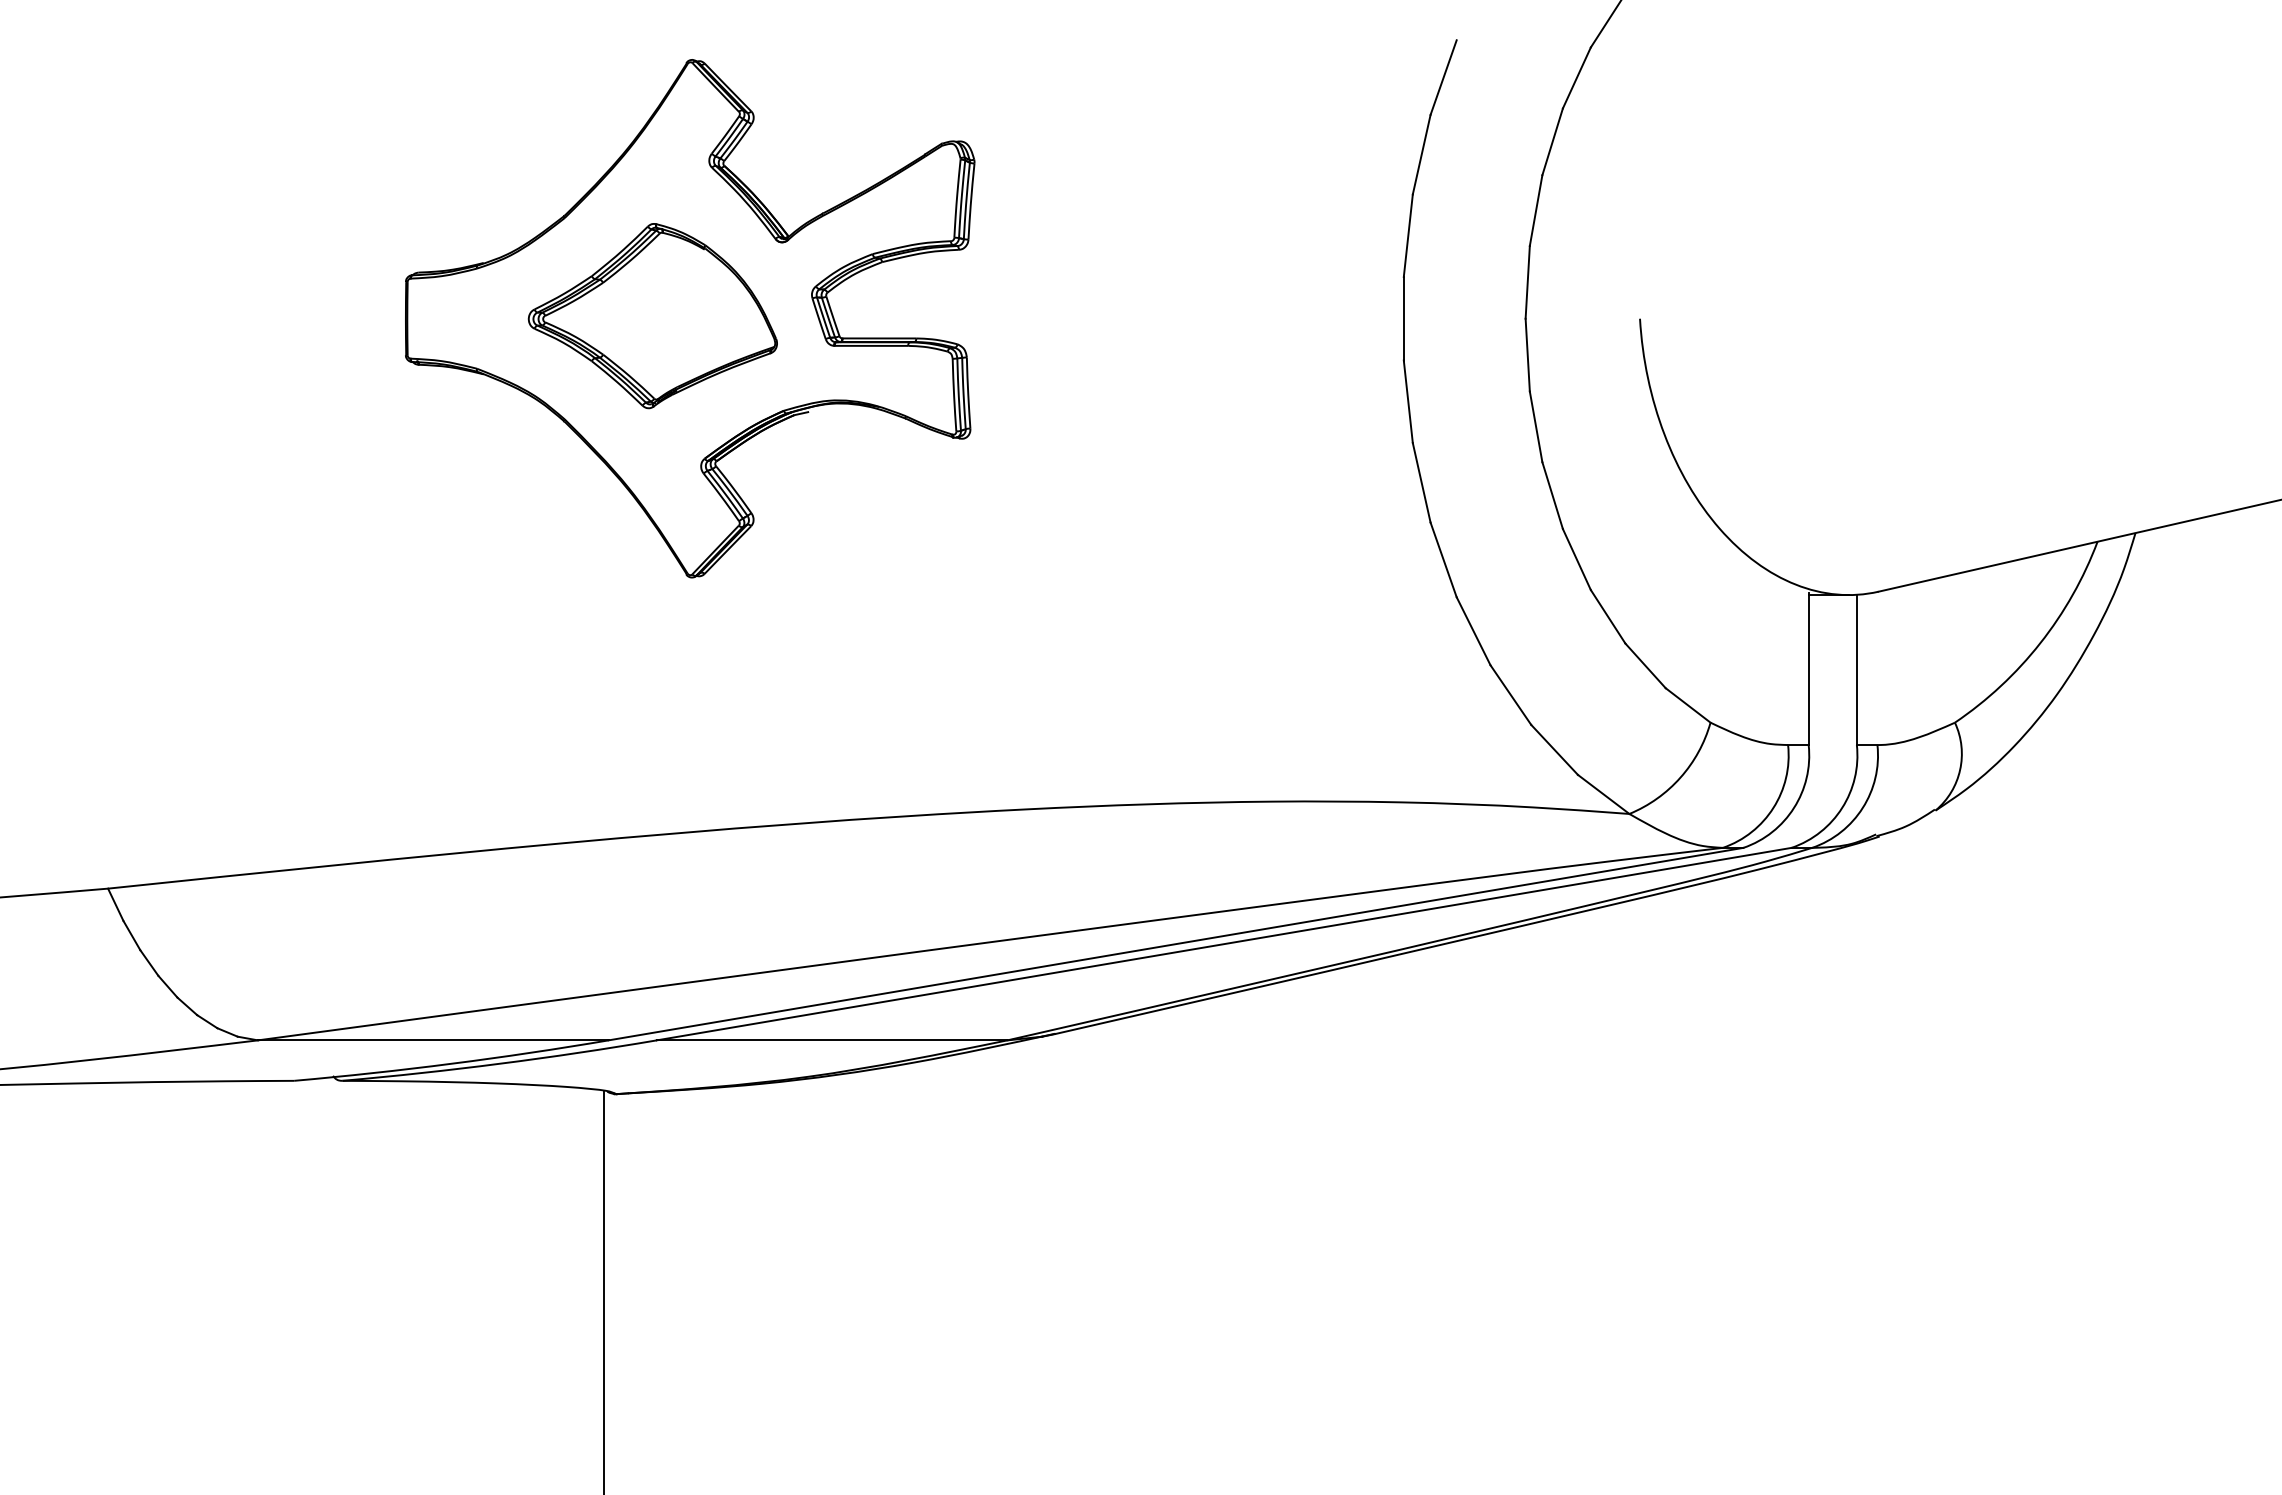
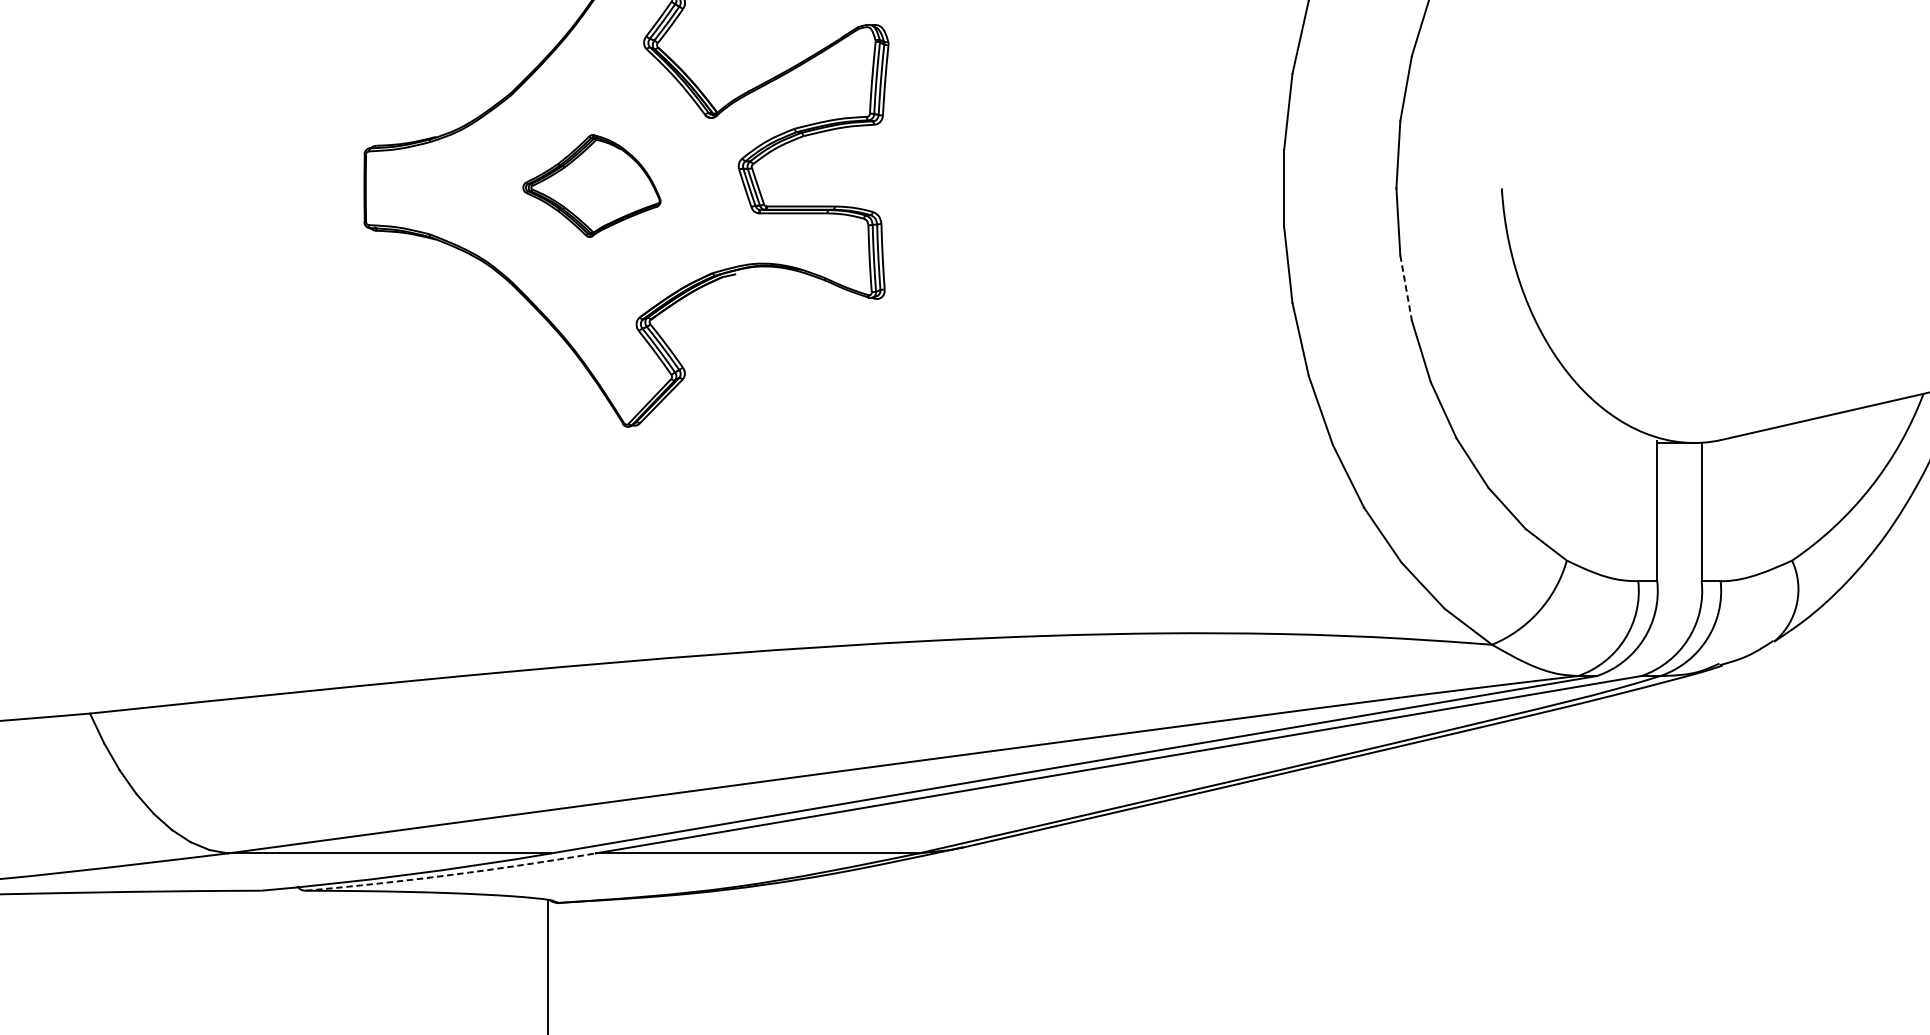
part: (652, 316) -> (591, 186), size x0.6
line: (1536, 426) -> (1406, 287), solid -> dashed
arc: (499, 1063) -> (450, 874), solid -> dashed

